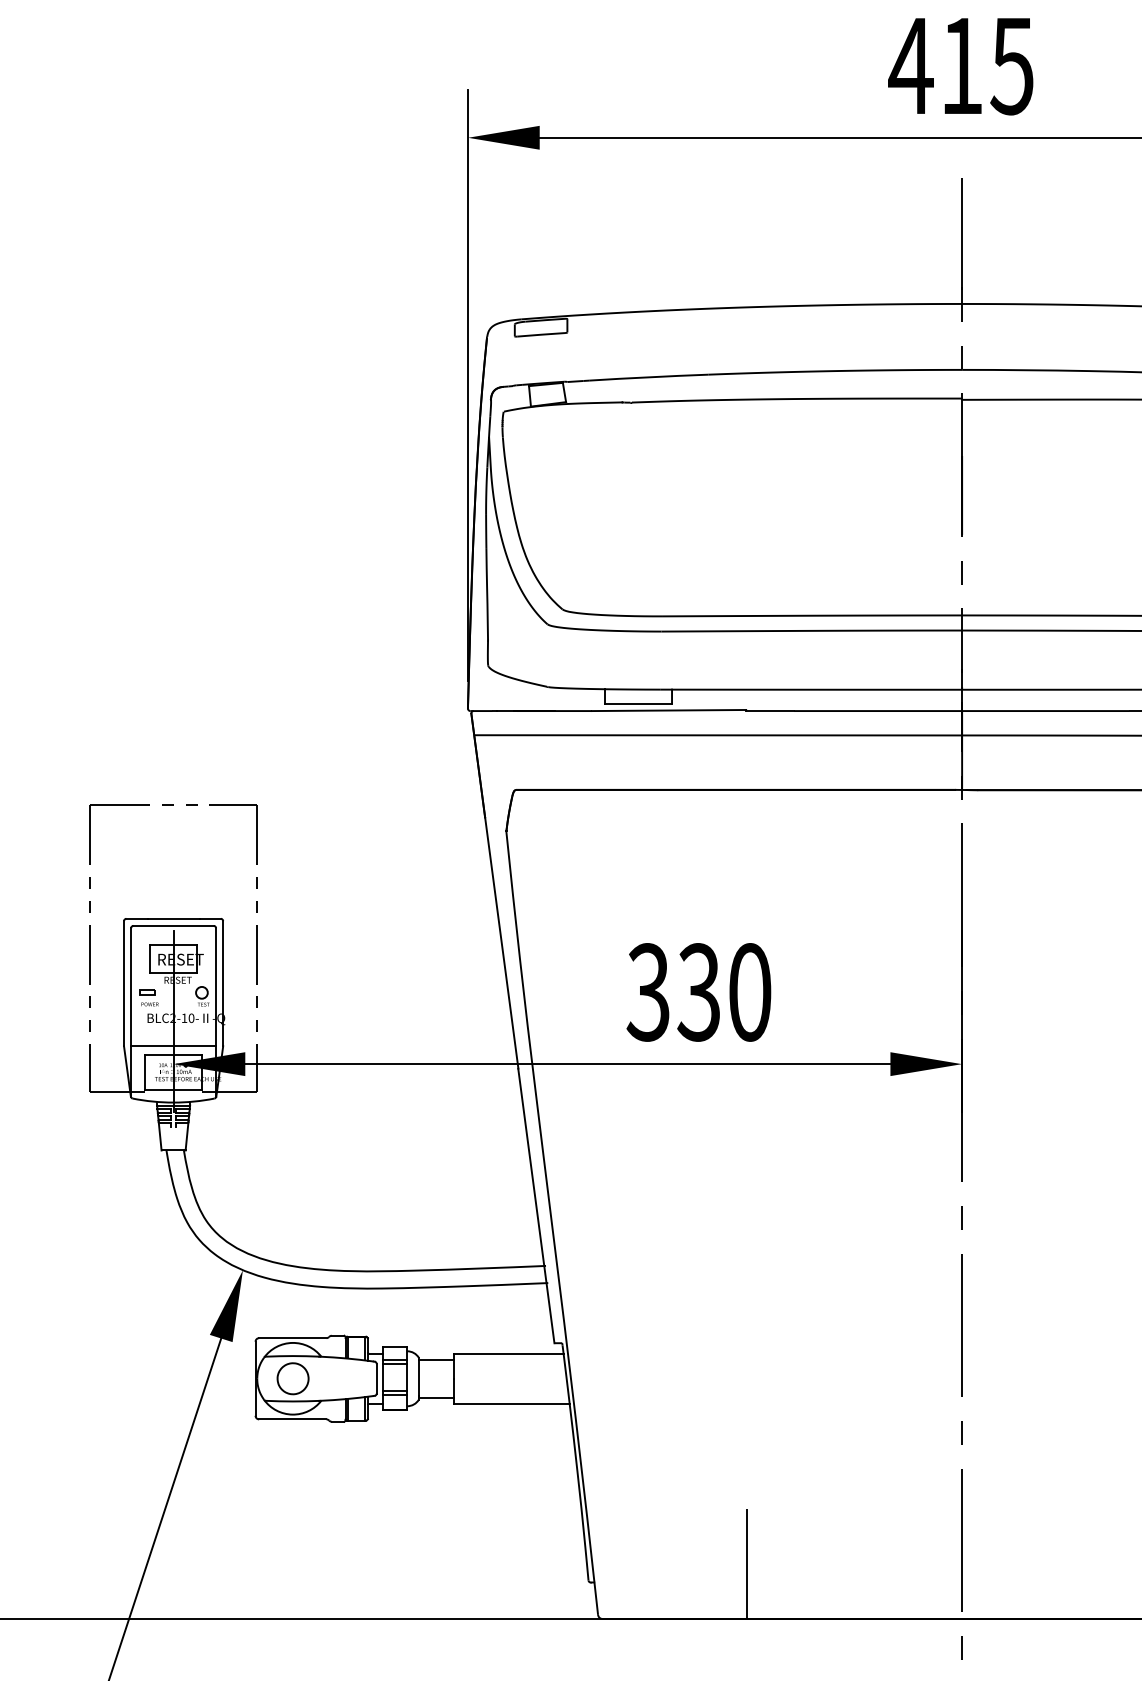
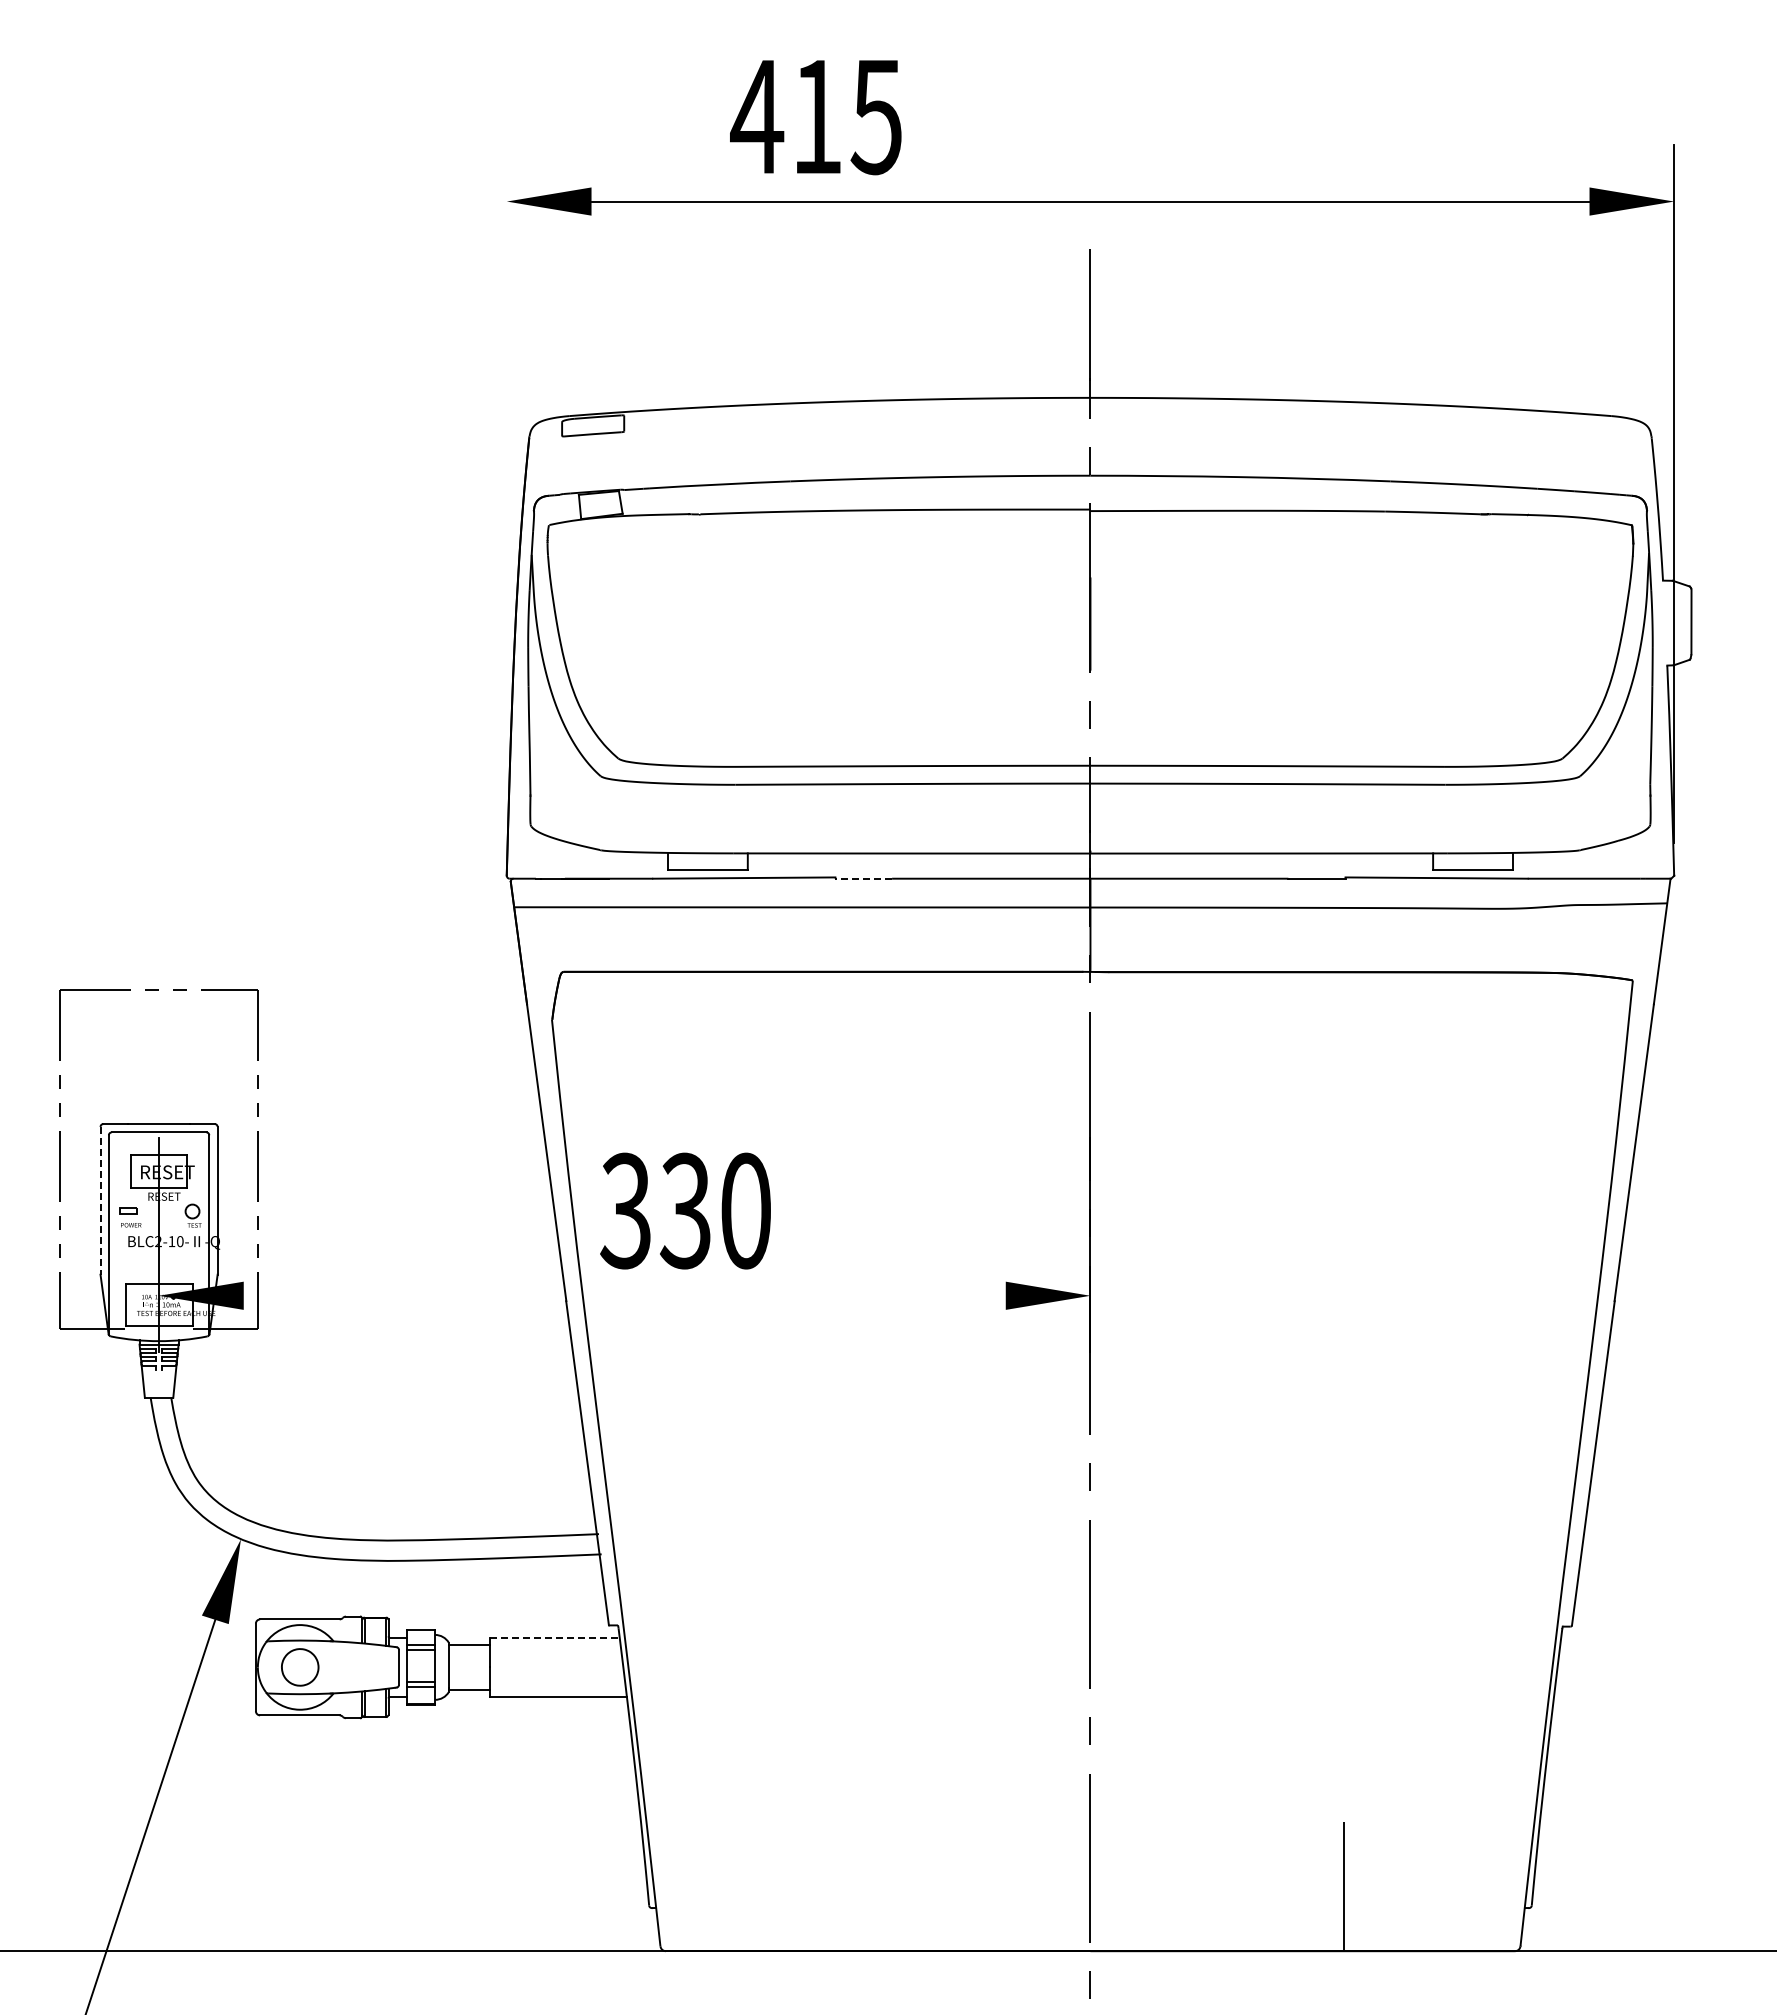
text: (960, 66) -> (815, 117), moved
line: (467, 385) -> (506, 494), removed
line: (769, 710) -> (863, 878), solid -> dashed
line: (124, 983) -> (100, 1200), solid -> dashed
text: (698, 991) -> (685, 1210), moved
line: (173, 1046) -> (158, 1274), removed
line: (567, 1063) -> (624, 1295), removed
line: (508, 1353) -> (554, 1637), solid -> dashed
line: (747, 1563) -> (836, 1885), removed

